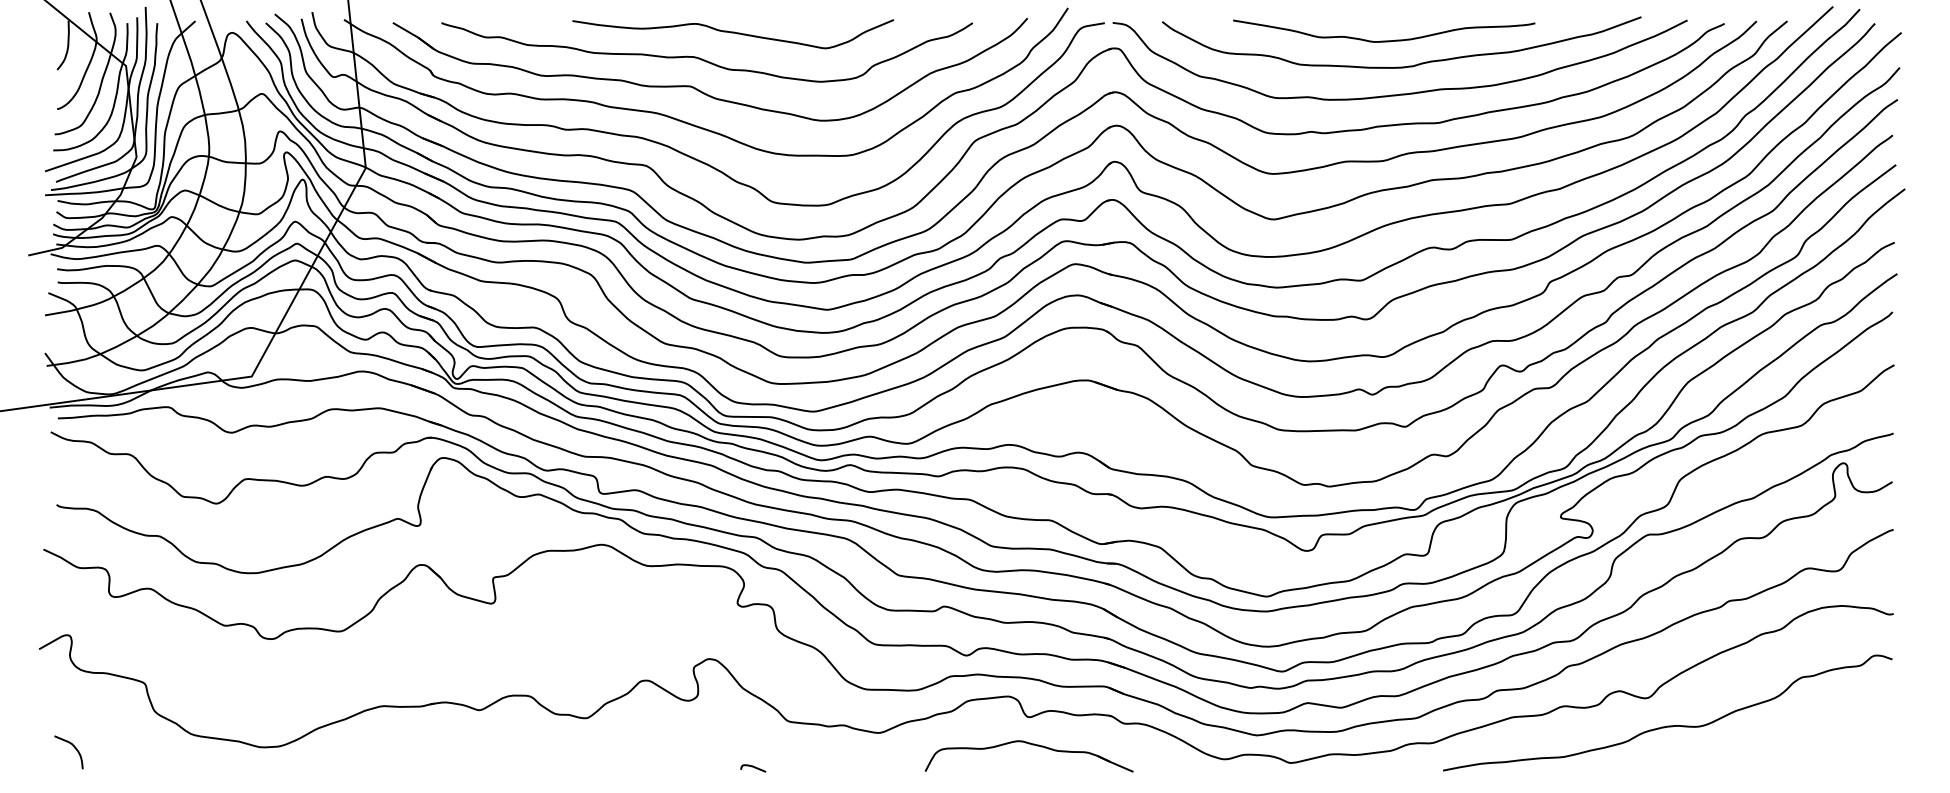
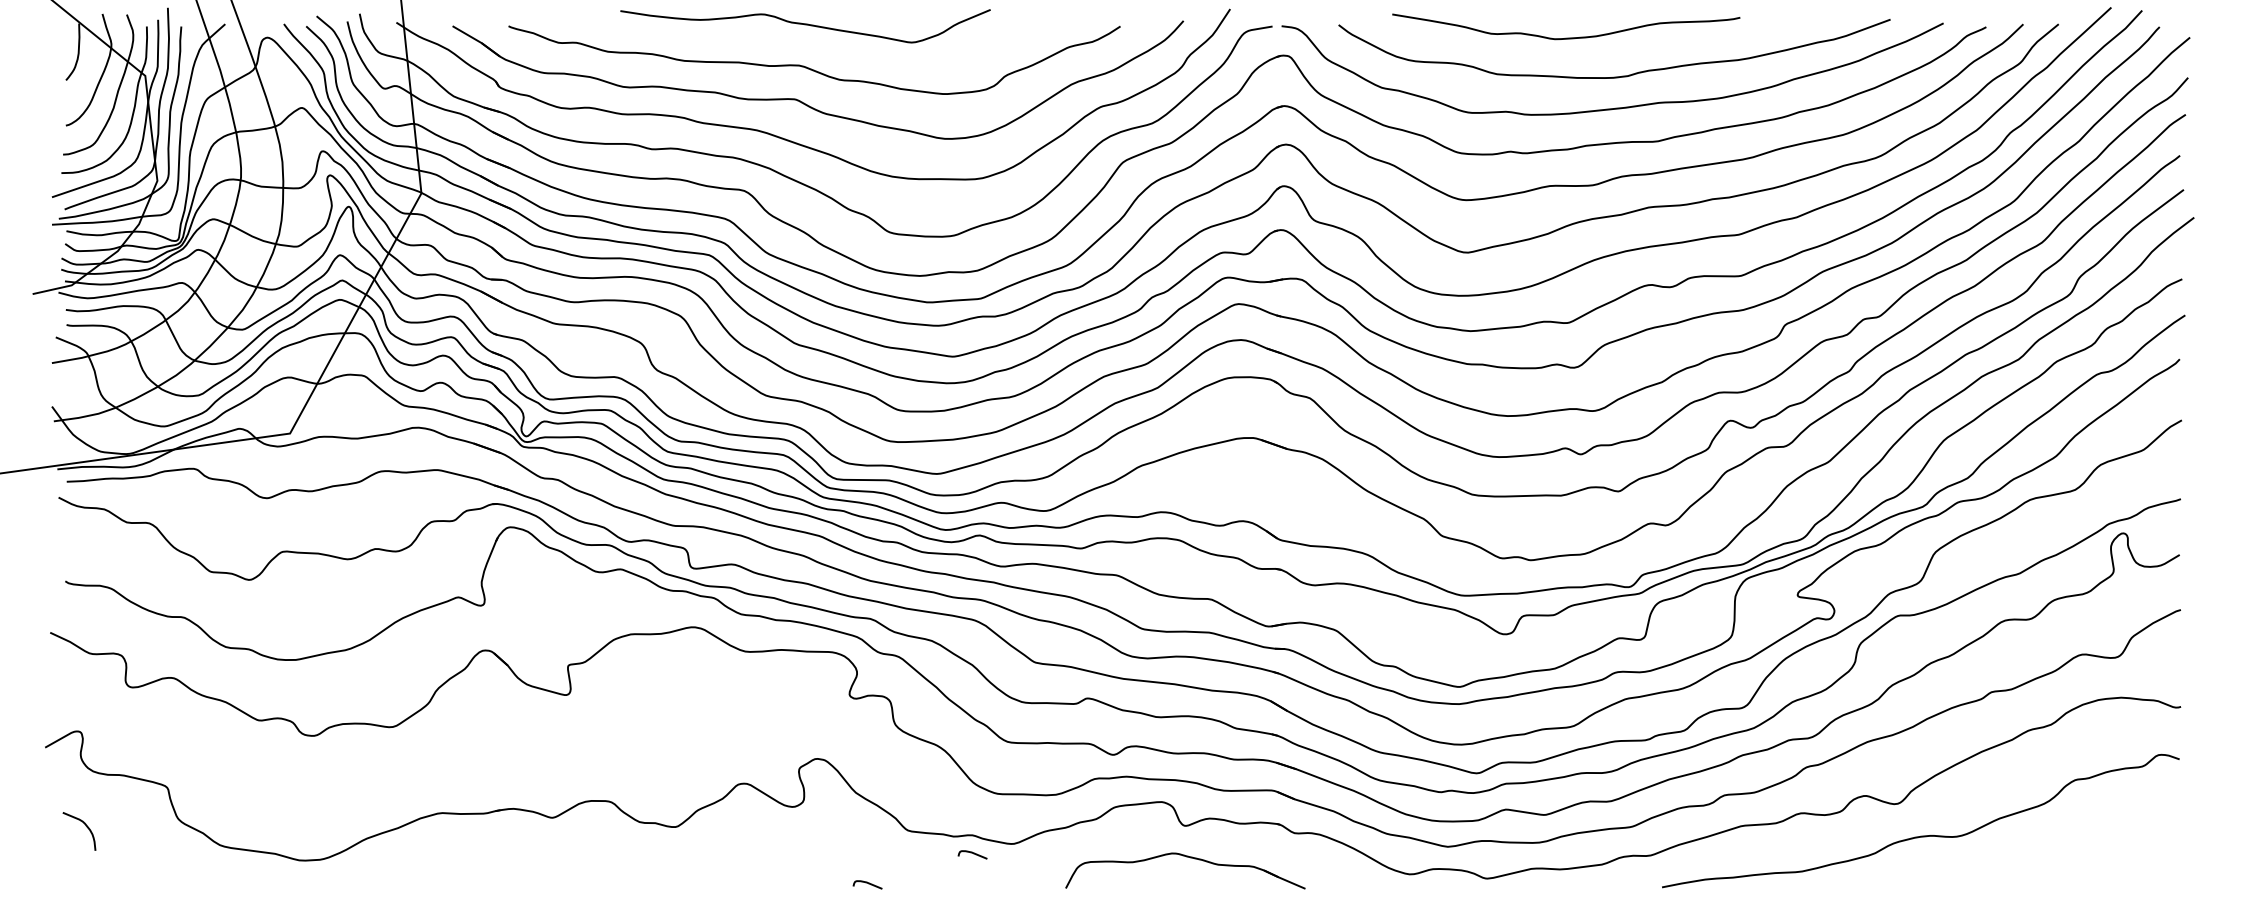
curve: (733, 33) -> (805, 25), moved
curve: (1384, 40) -> (1566, 37), moved
curve: (844, 741) -> (972, 853), added
curve: (75, 749) -> (86, 827), moved

